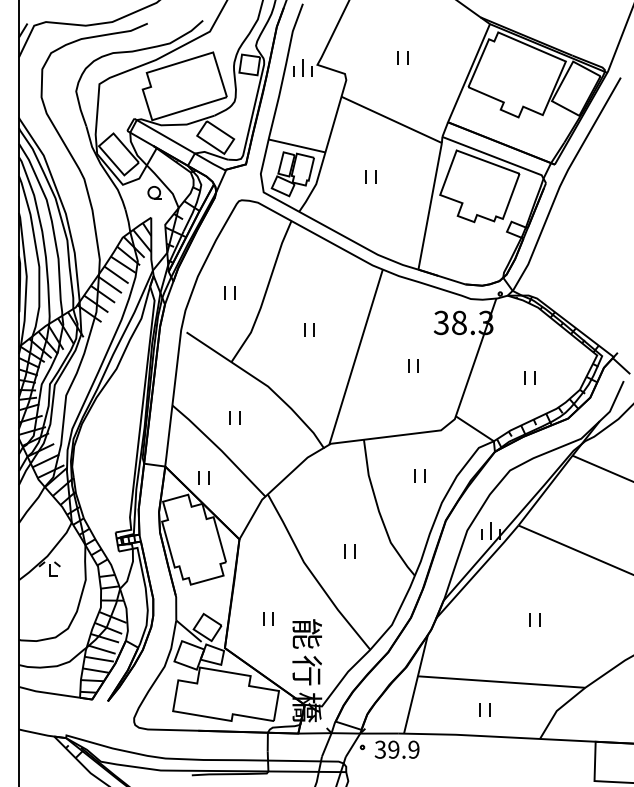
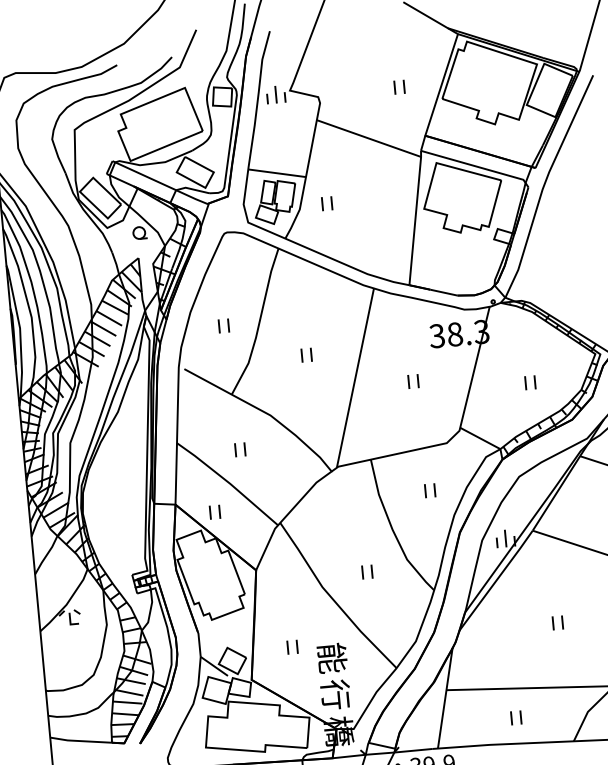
part: (402, 57) -> (399, 87), moved
part: (370, 176) -> (326, 203), moved

